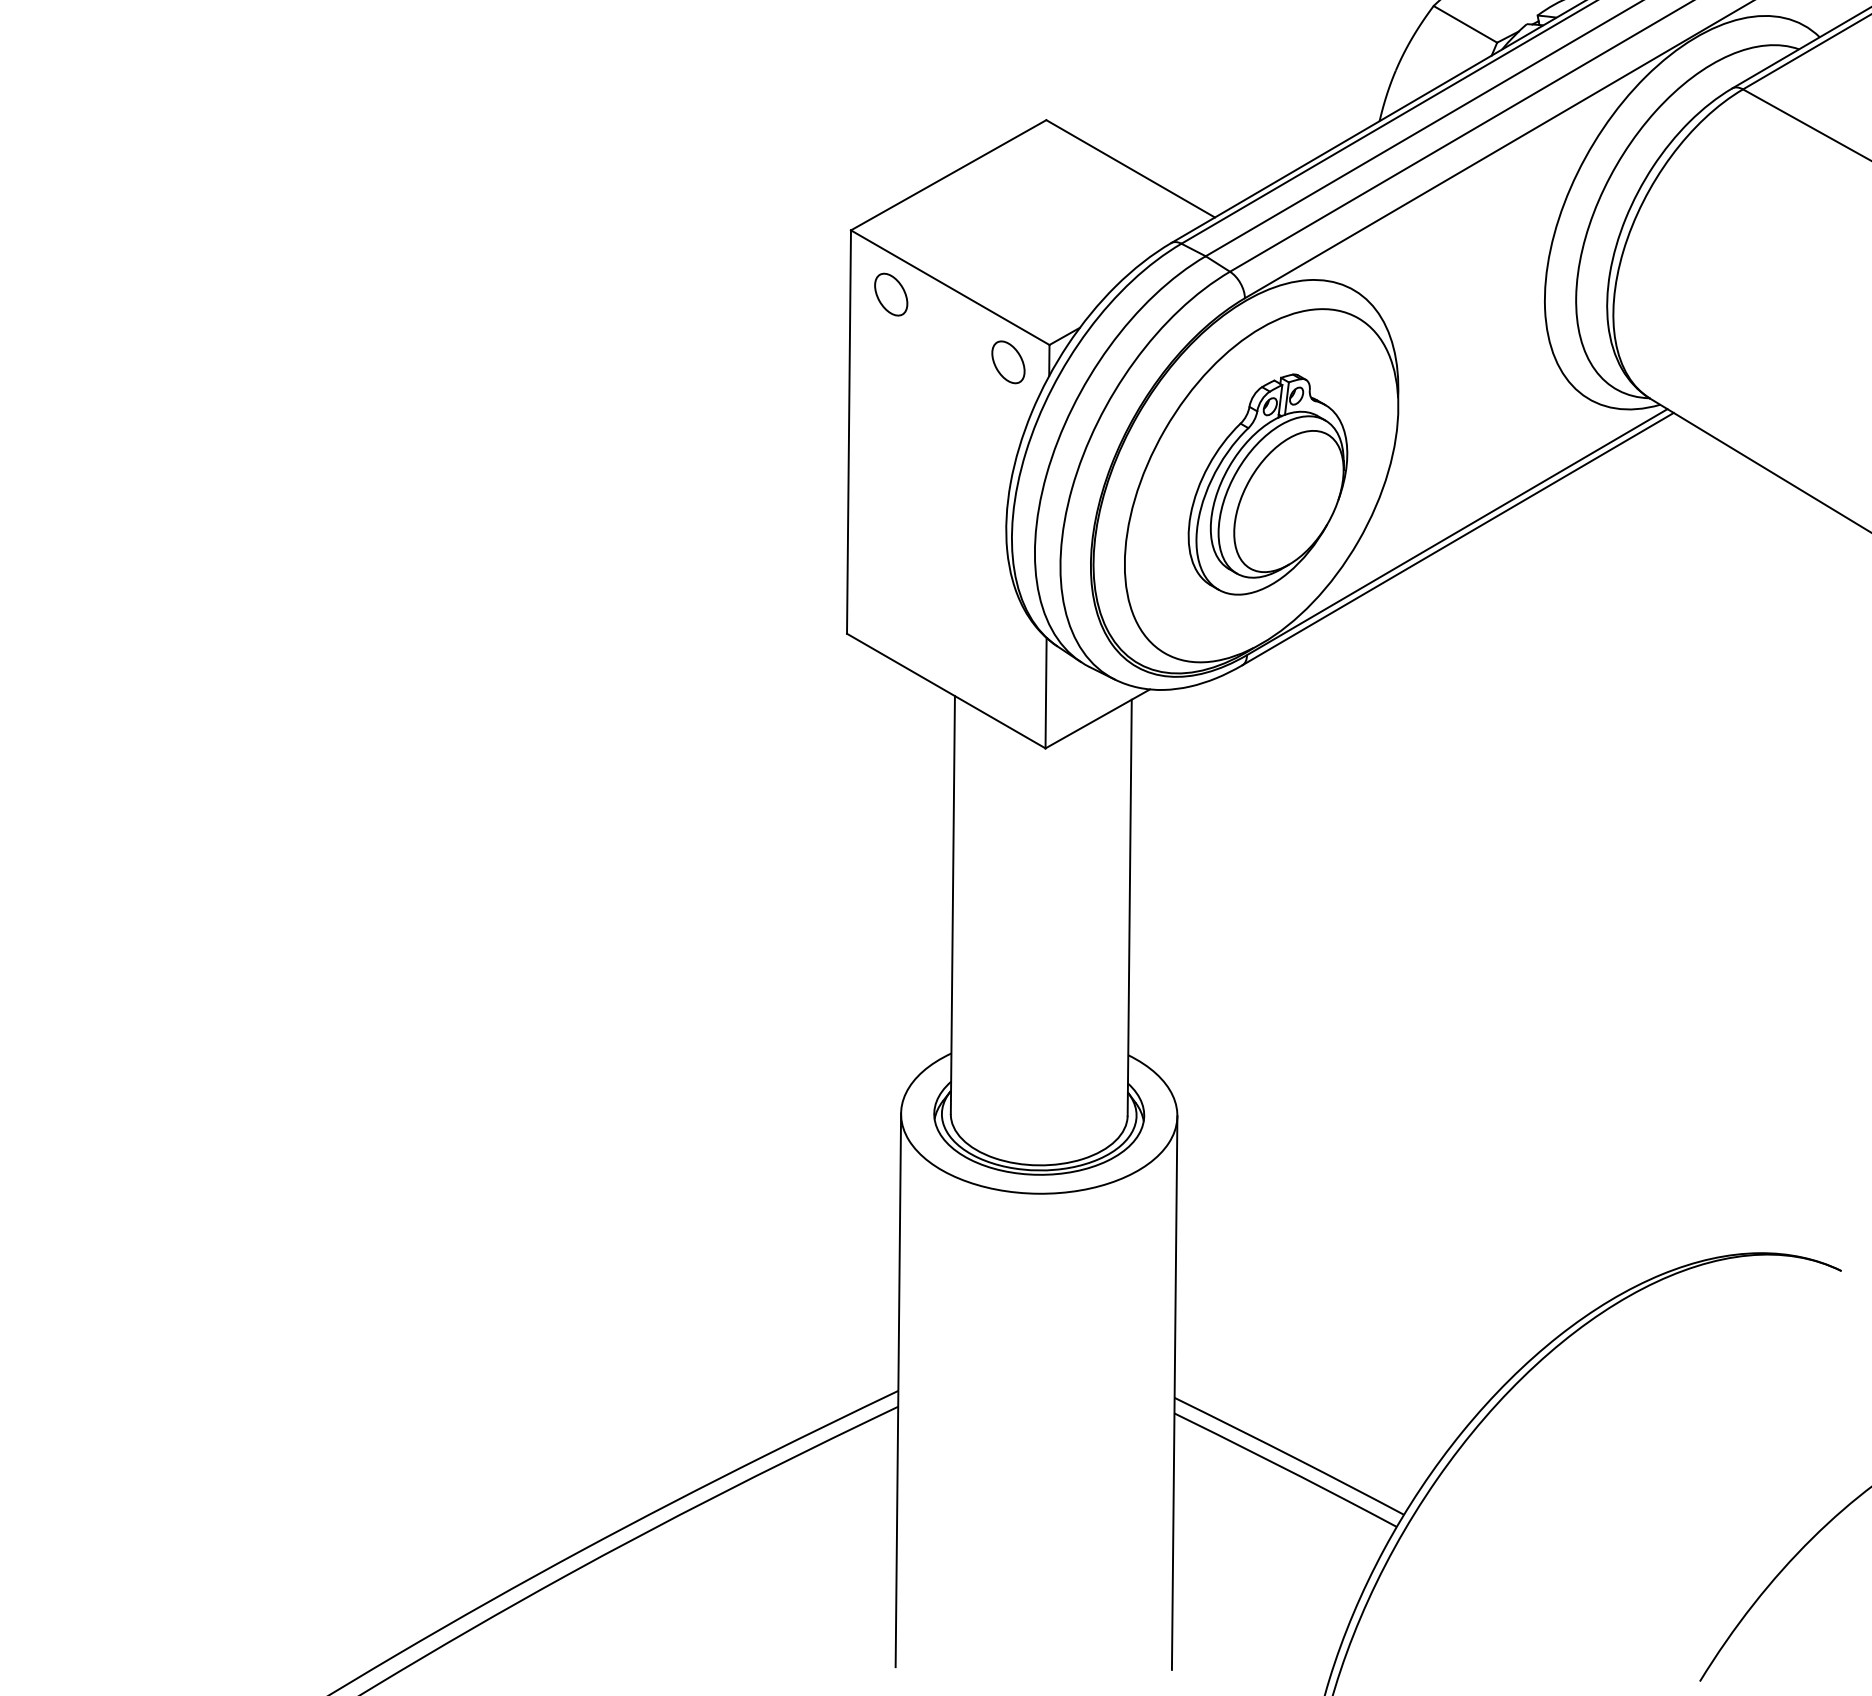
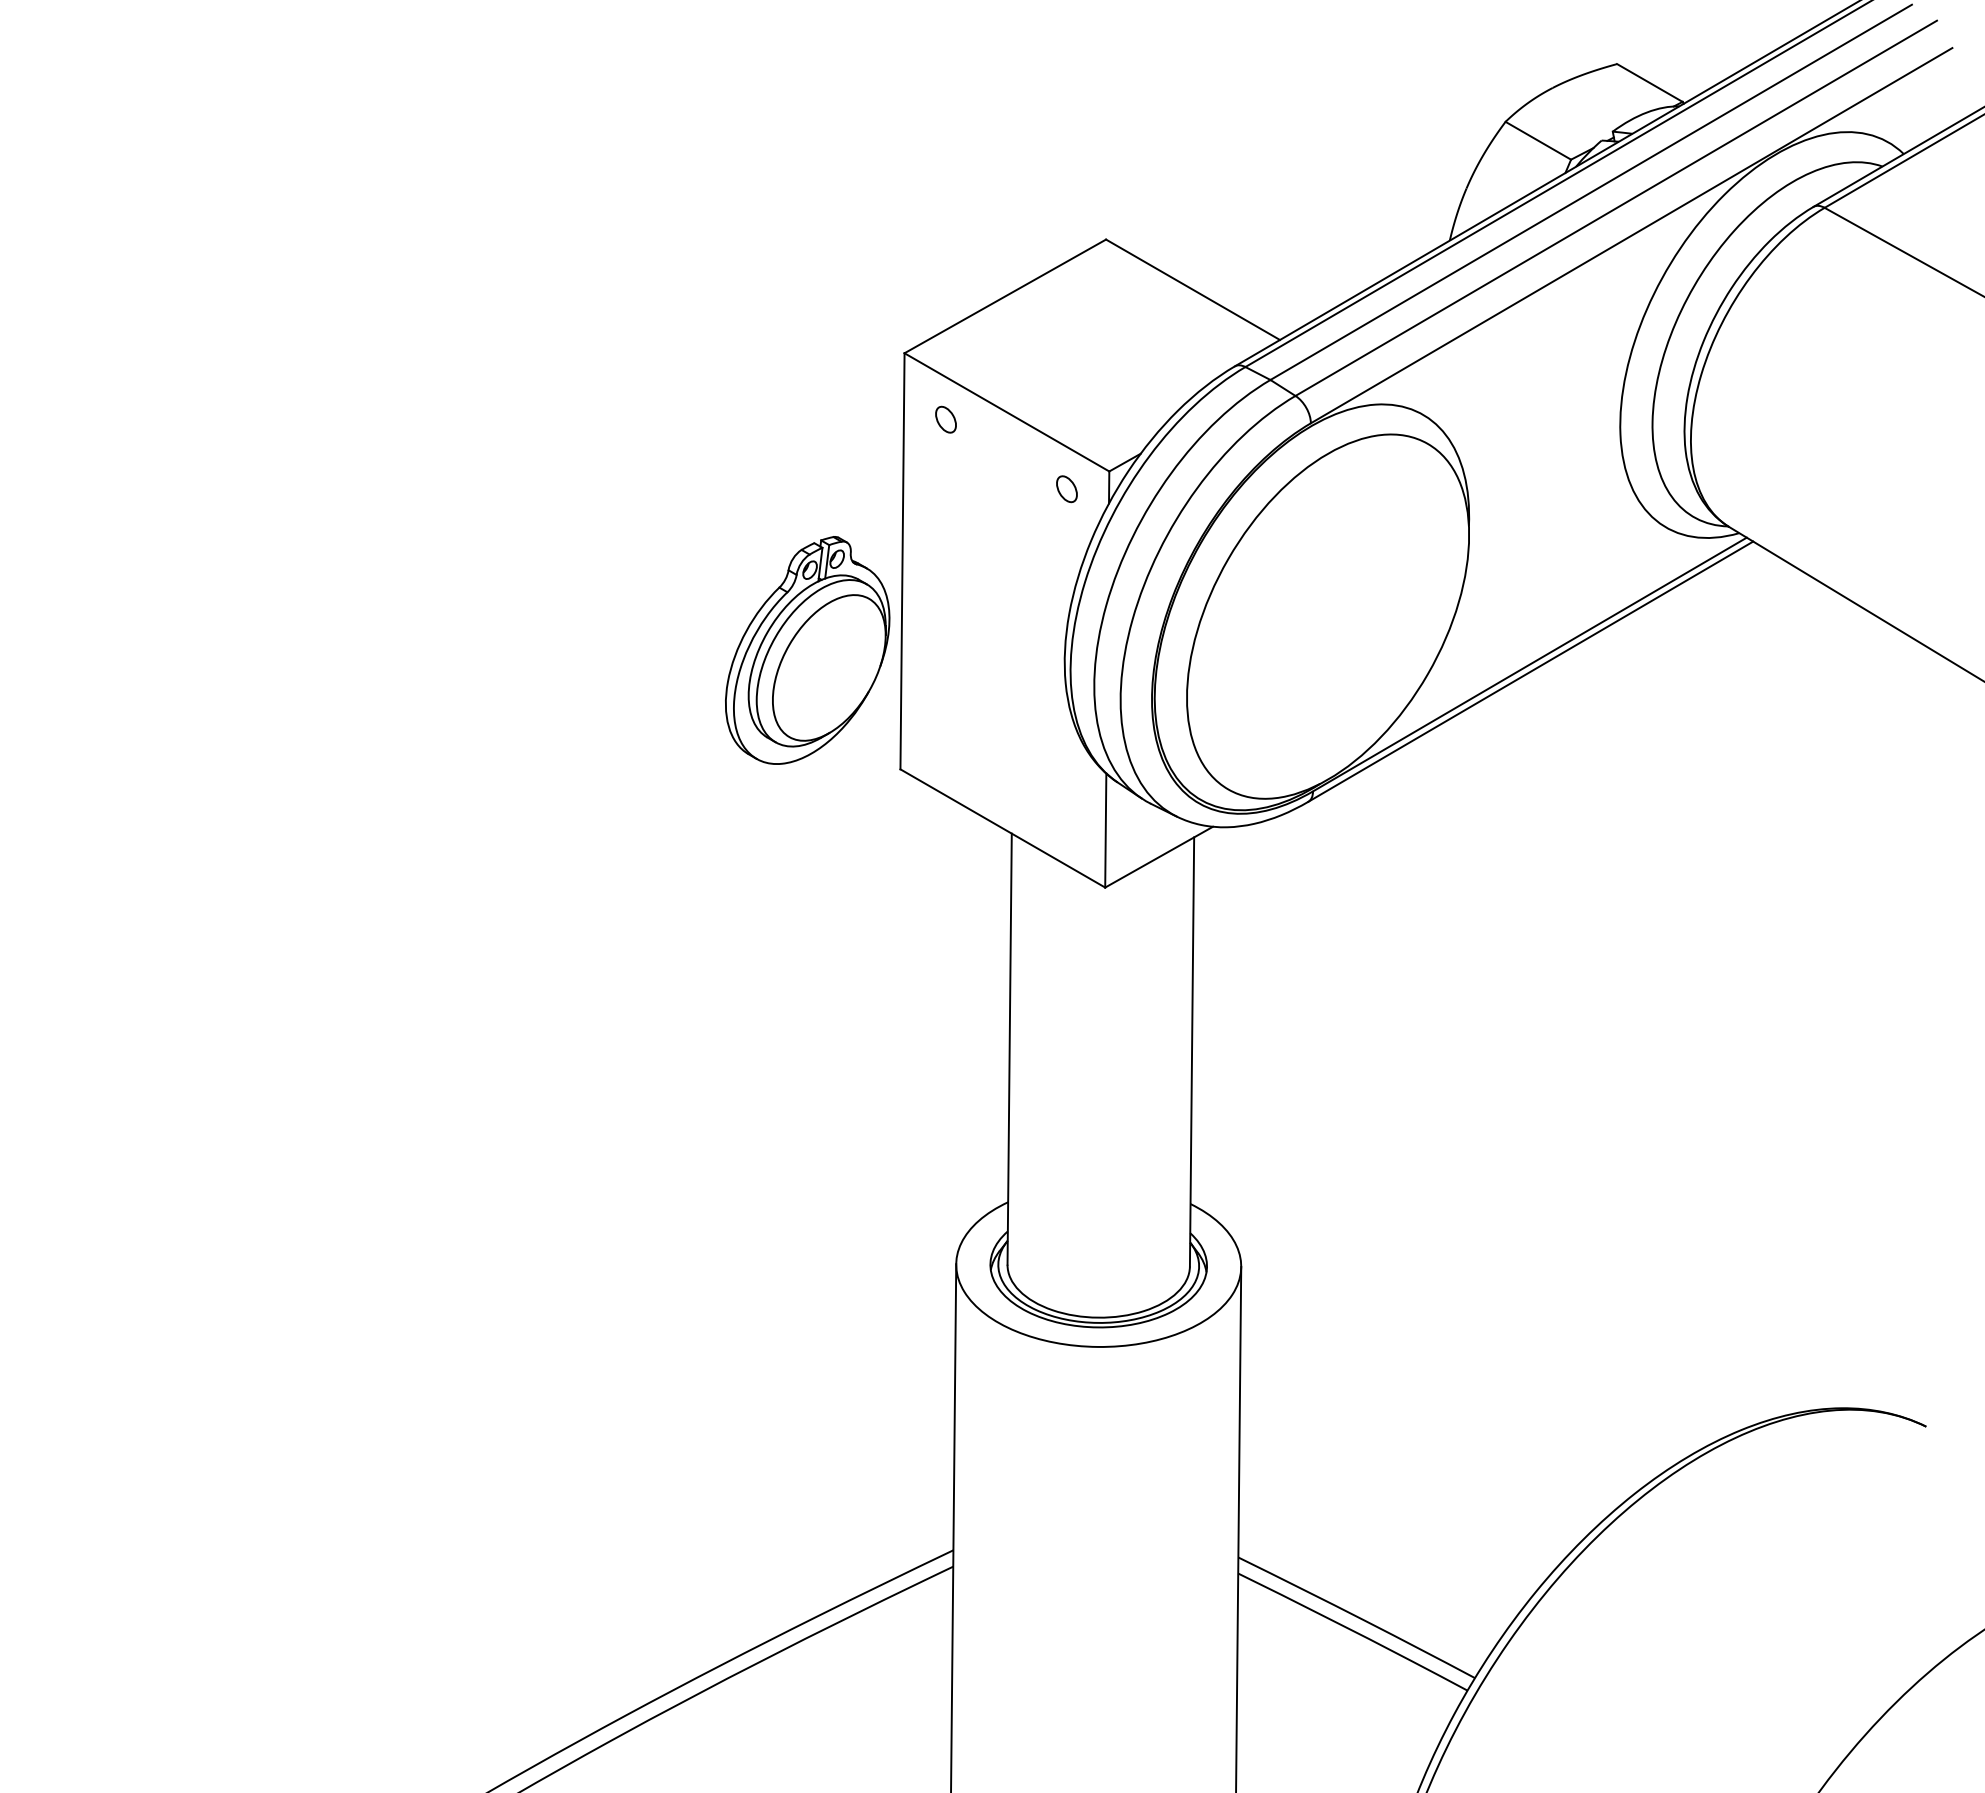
part: (890, 294) -> (945, 419), size x0.6
part: (1007, 361) -> (1066, 488), size x0.6
part: (1267, 484) -> (807, 650), moved

